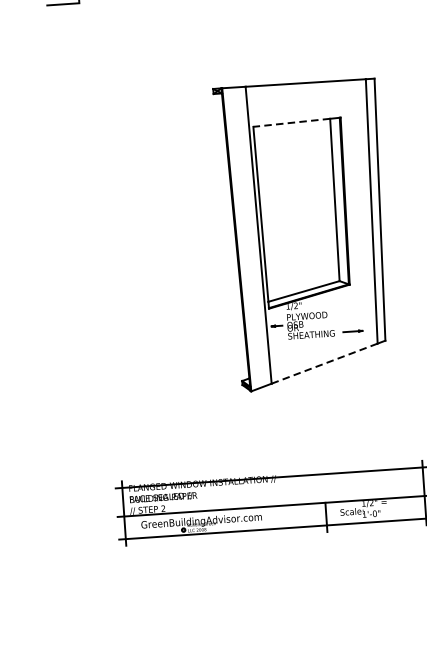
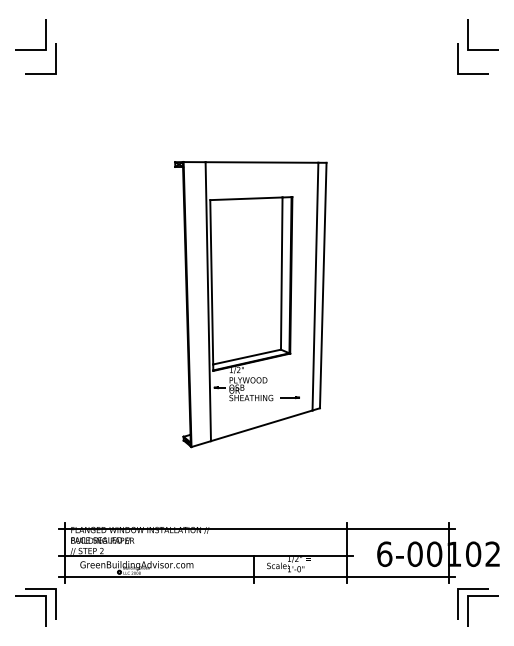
line: (290, 122) -> (245, 198), dashed -> solid
line: (325, 363) -> (262, 425), dashed -> solid
part: (107, 572) -> (45, 607), added

